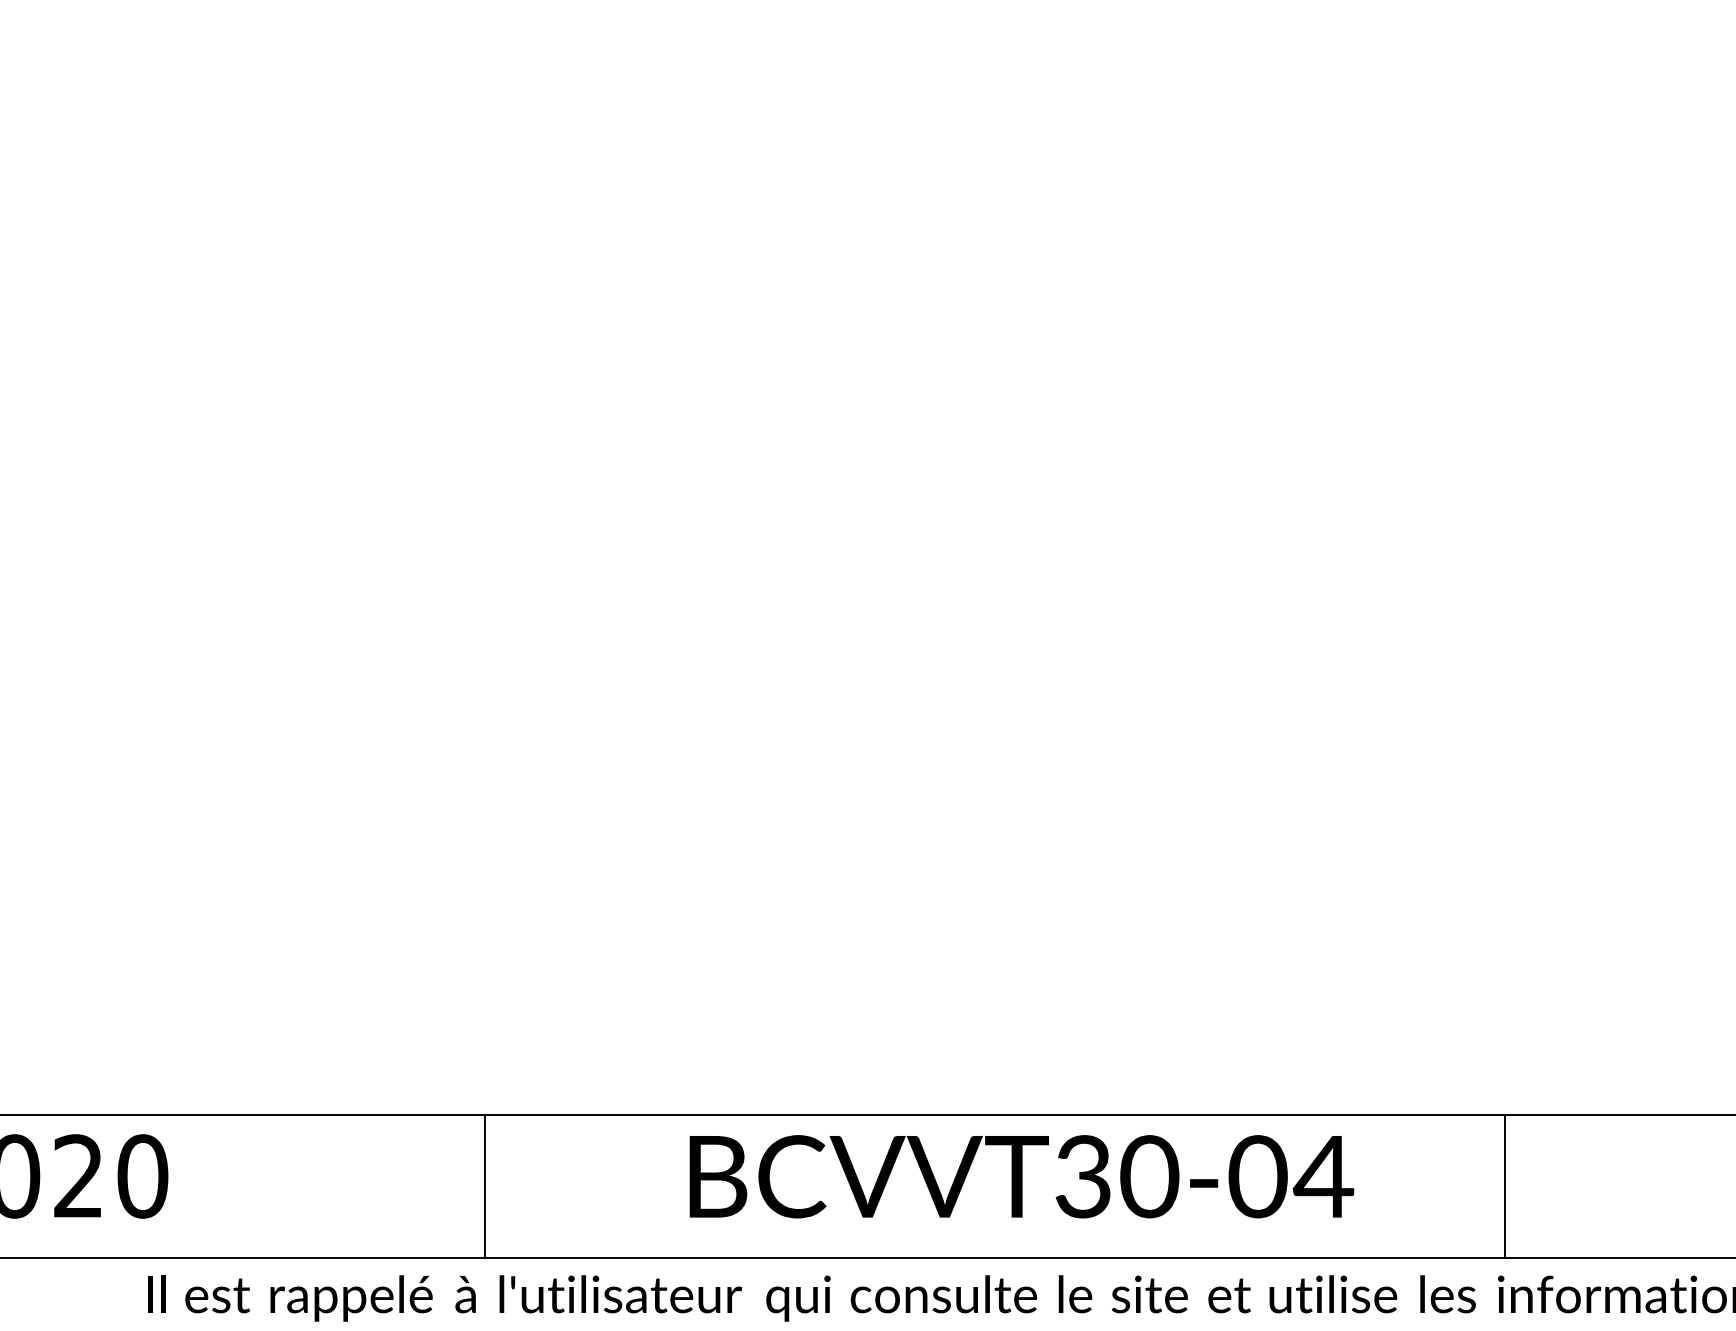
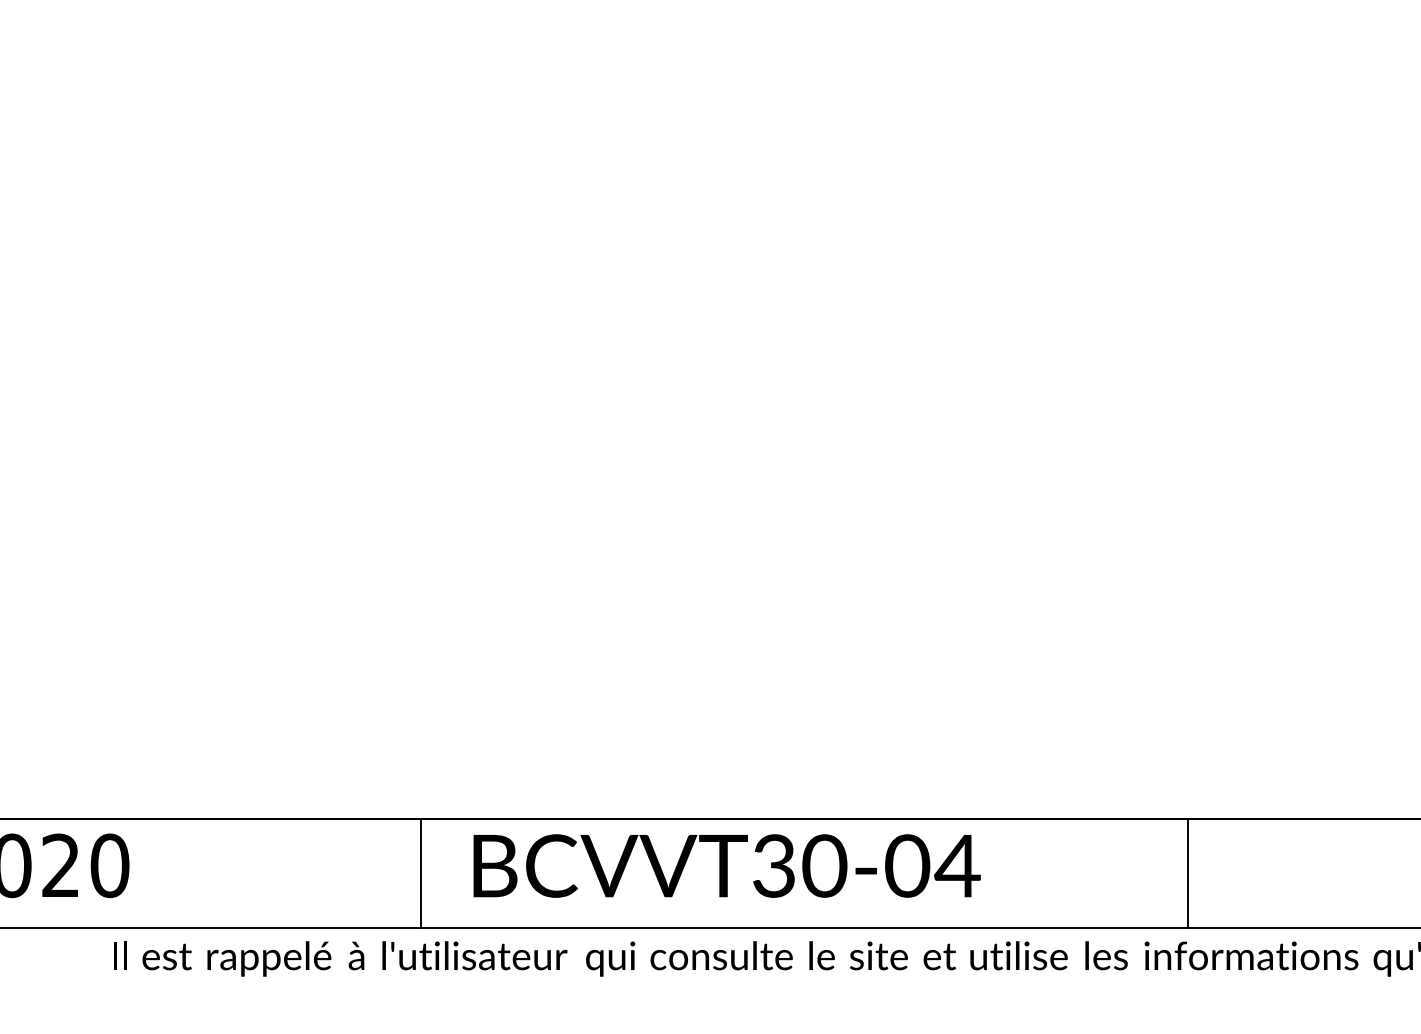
text: (1020, 1176) -> (726, 865), moved
line: (485, 1186) -> (421, 873), moved
line: (1505, 1186) -> (1188, 873), moved

